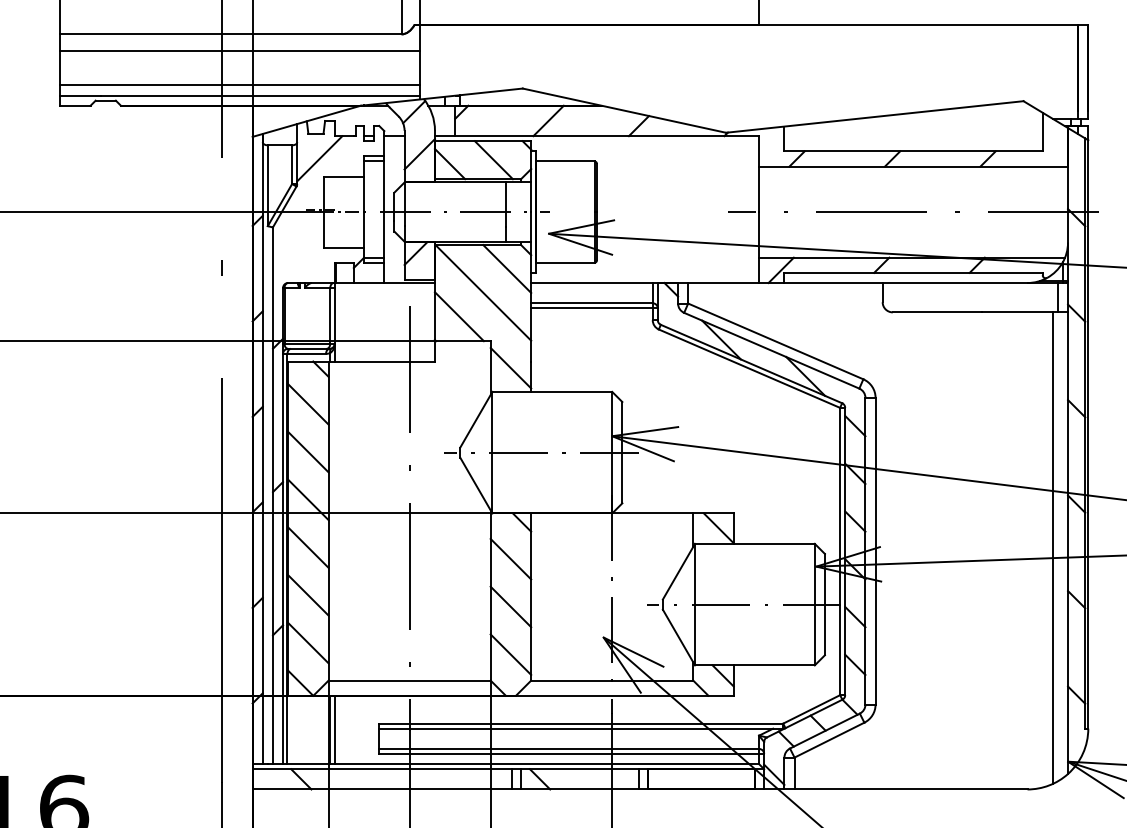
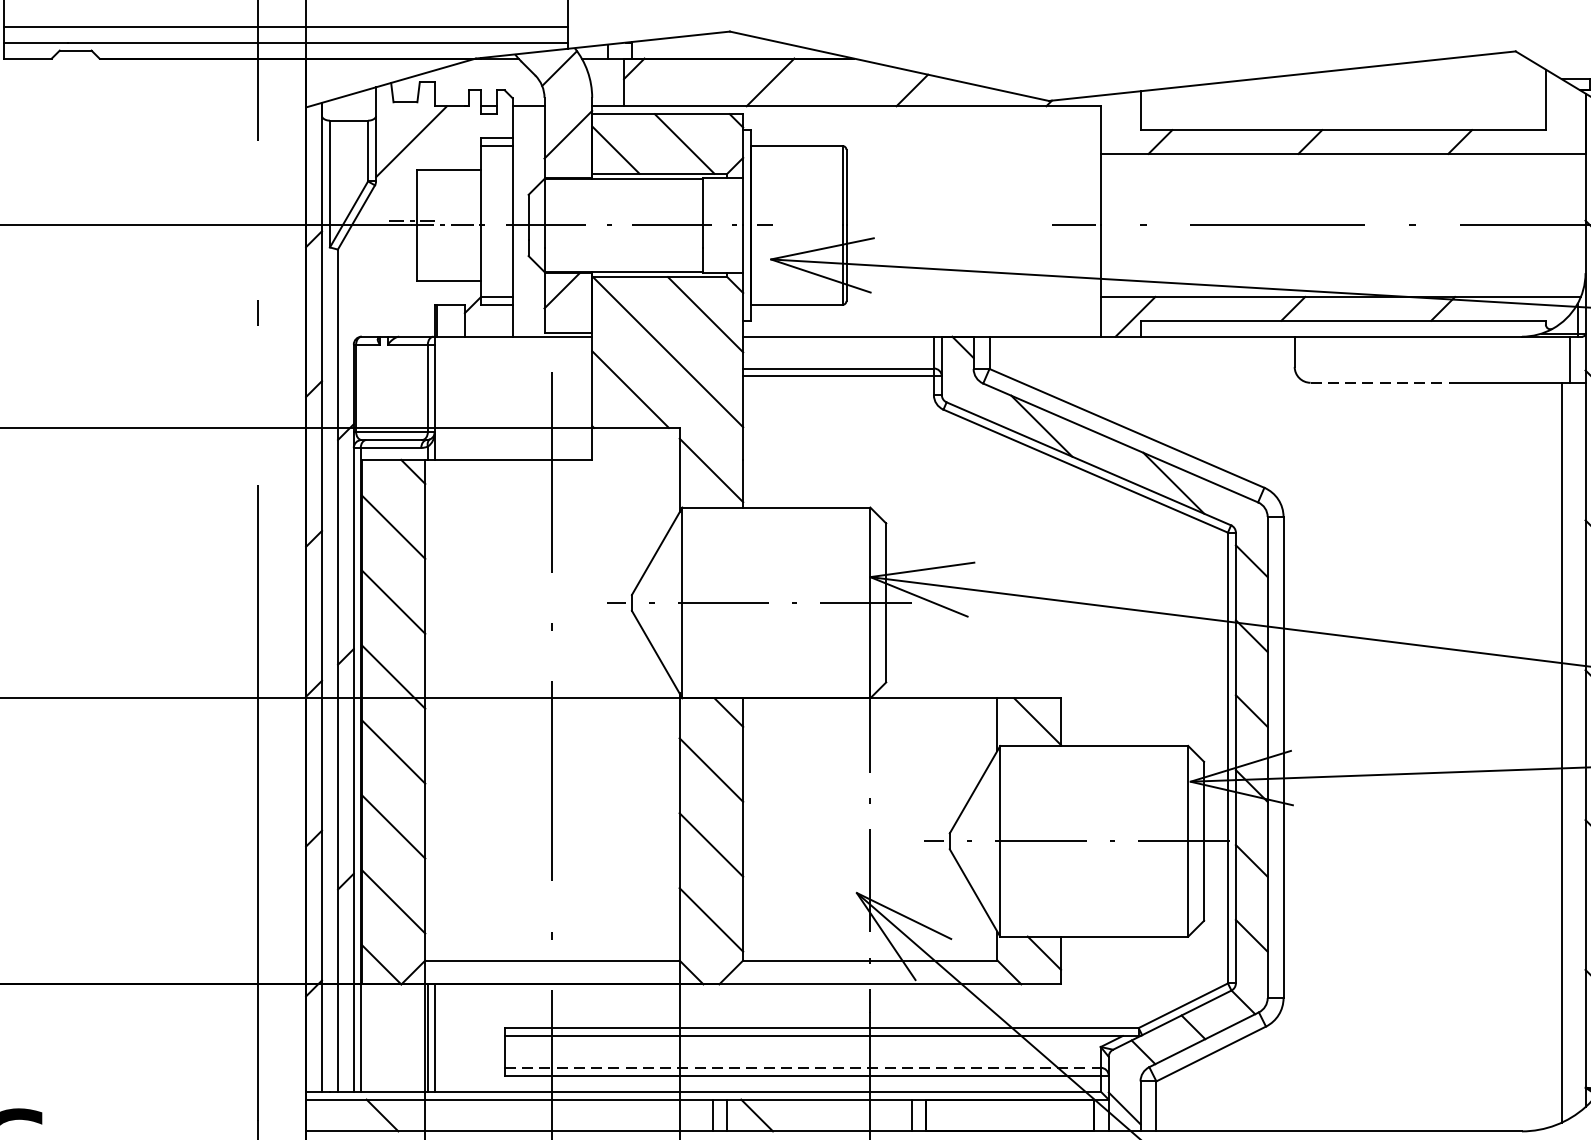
line: (937, 312) -> (1380, 382), solid -> dashed
line: (569, 748) -> (803, 1067), solid -> dashed

